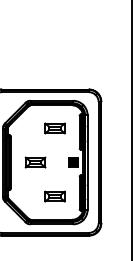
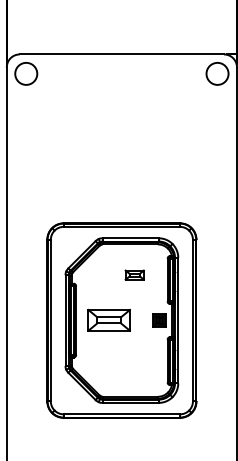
part: (54, 127) -> (134, 274), size x0.7
part: (35, 162) -> (108, 320), size x1.6
part: (54, 196) -> (134, 365), removed

